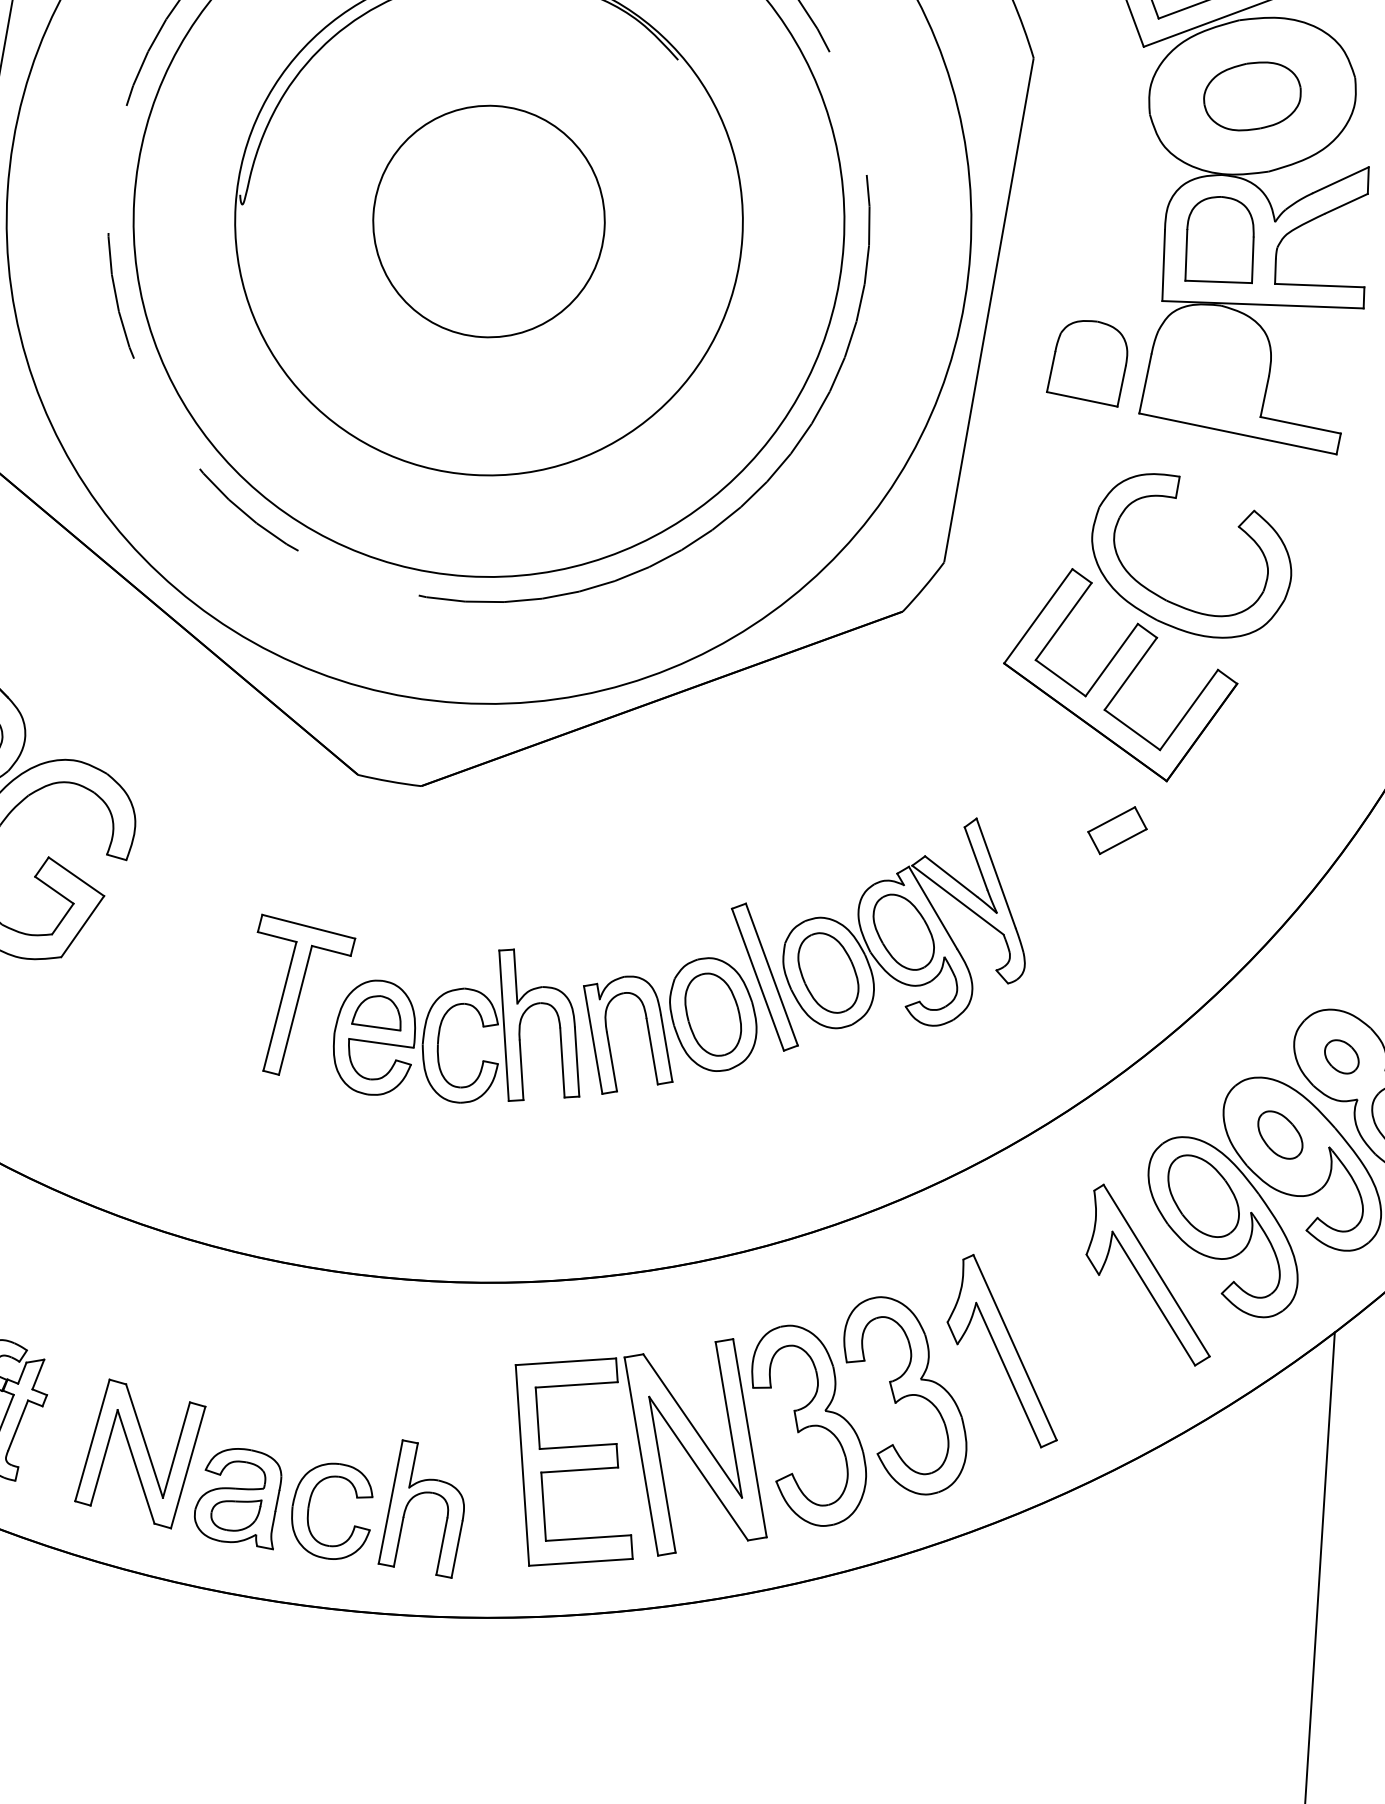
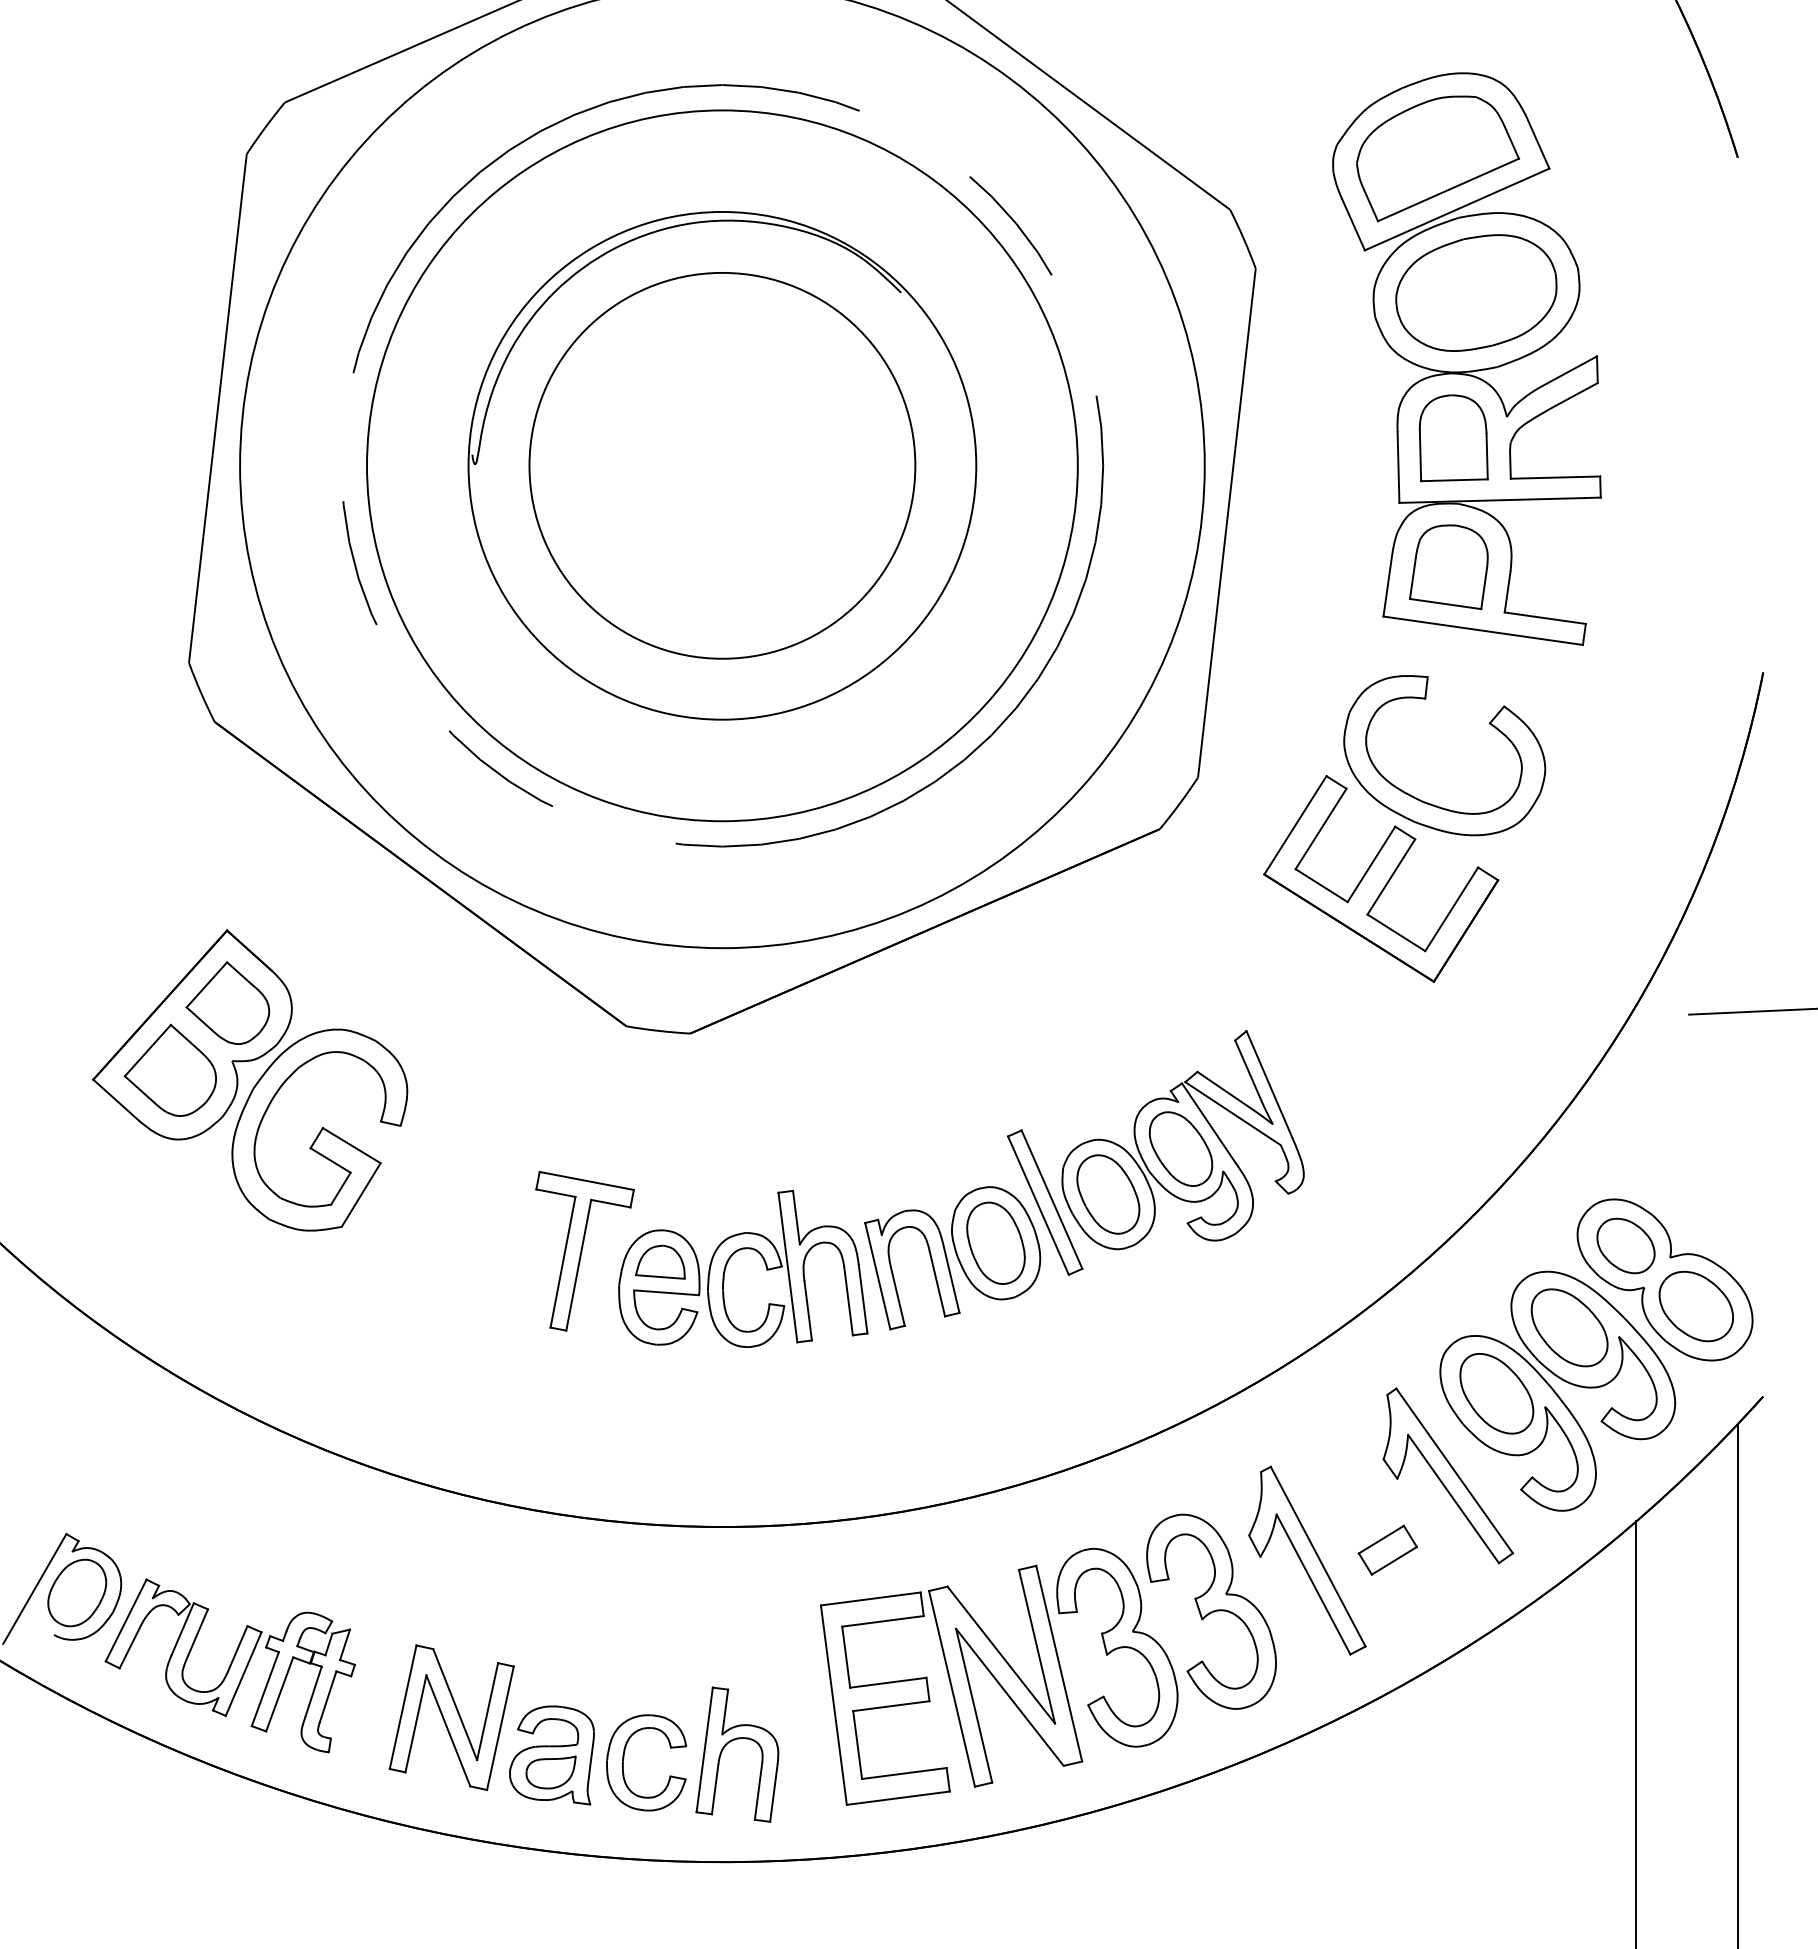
part: (1252, 95) -> (1476, 292), size x1.67
circle: (489, 221) -> (722, 465), size x1.67
part: (1087, 363) -> (1448, 567), moved
part: (1117, 829) -> (1387, 1549), moved
part: (1341, 1056) -> (1625, 1245), size x1.67
part: (1280, 1134) -> (1569, 1327), size x1.67

